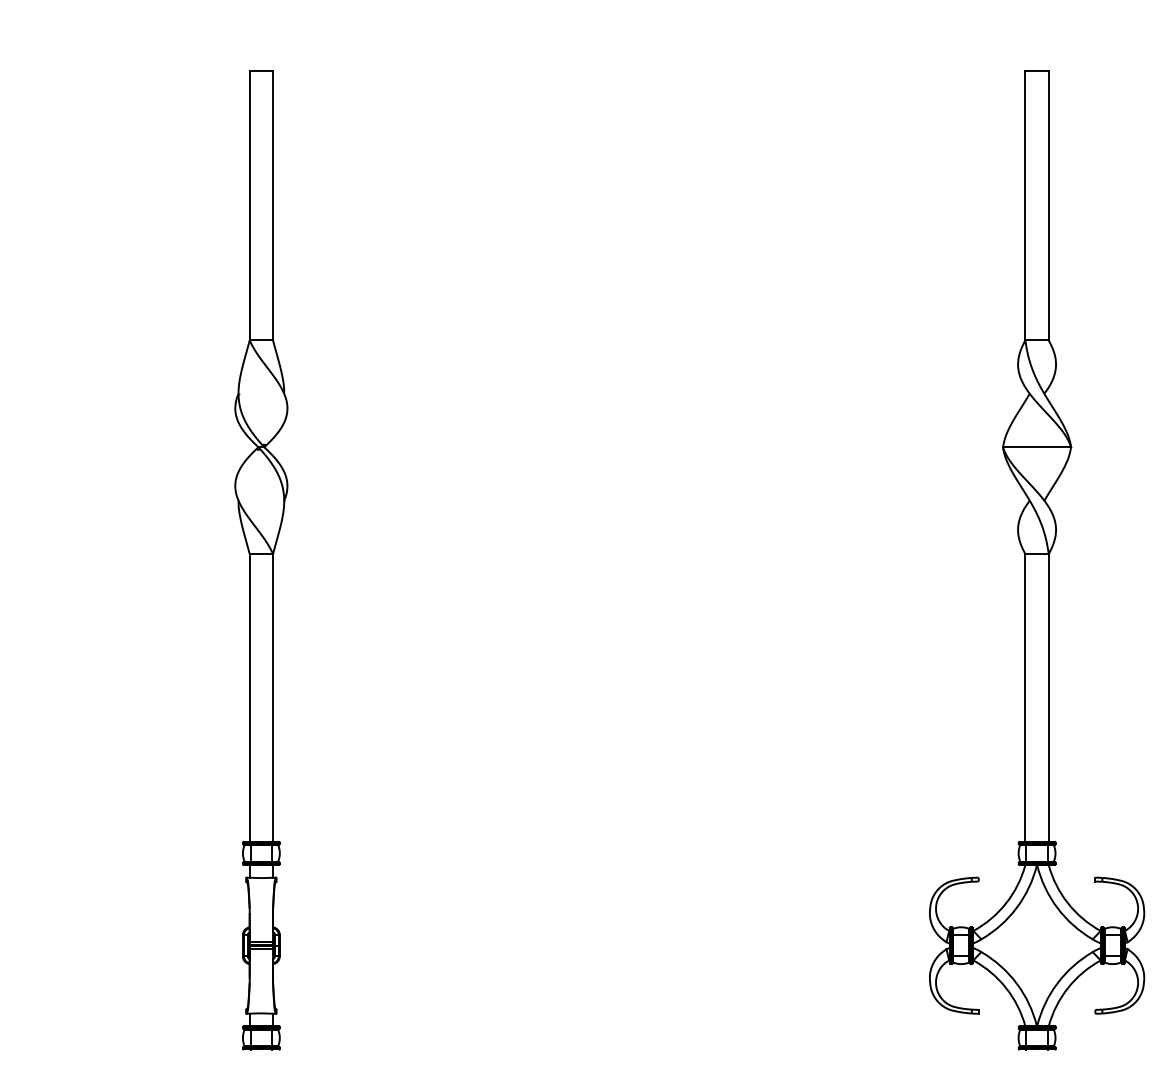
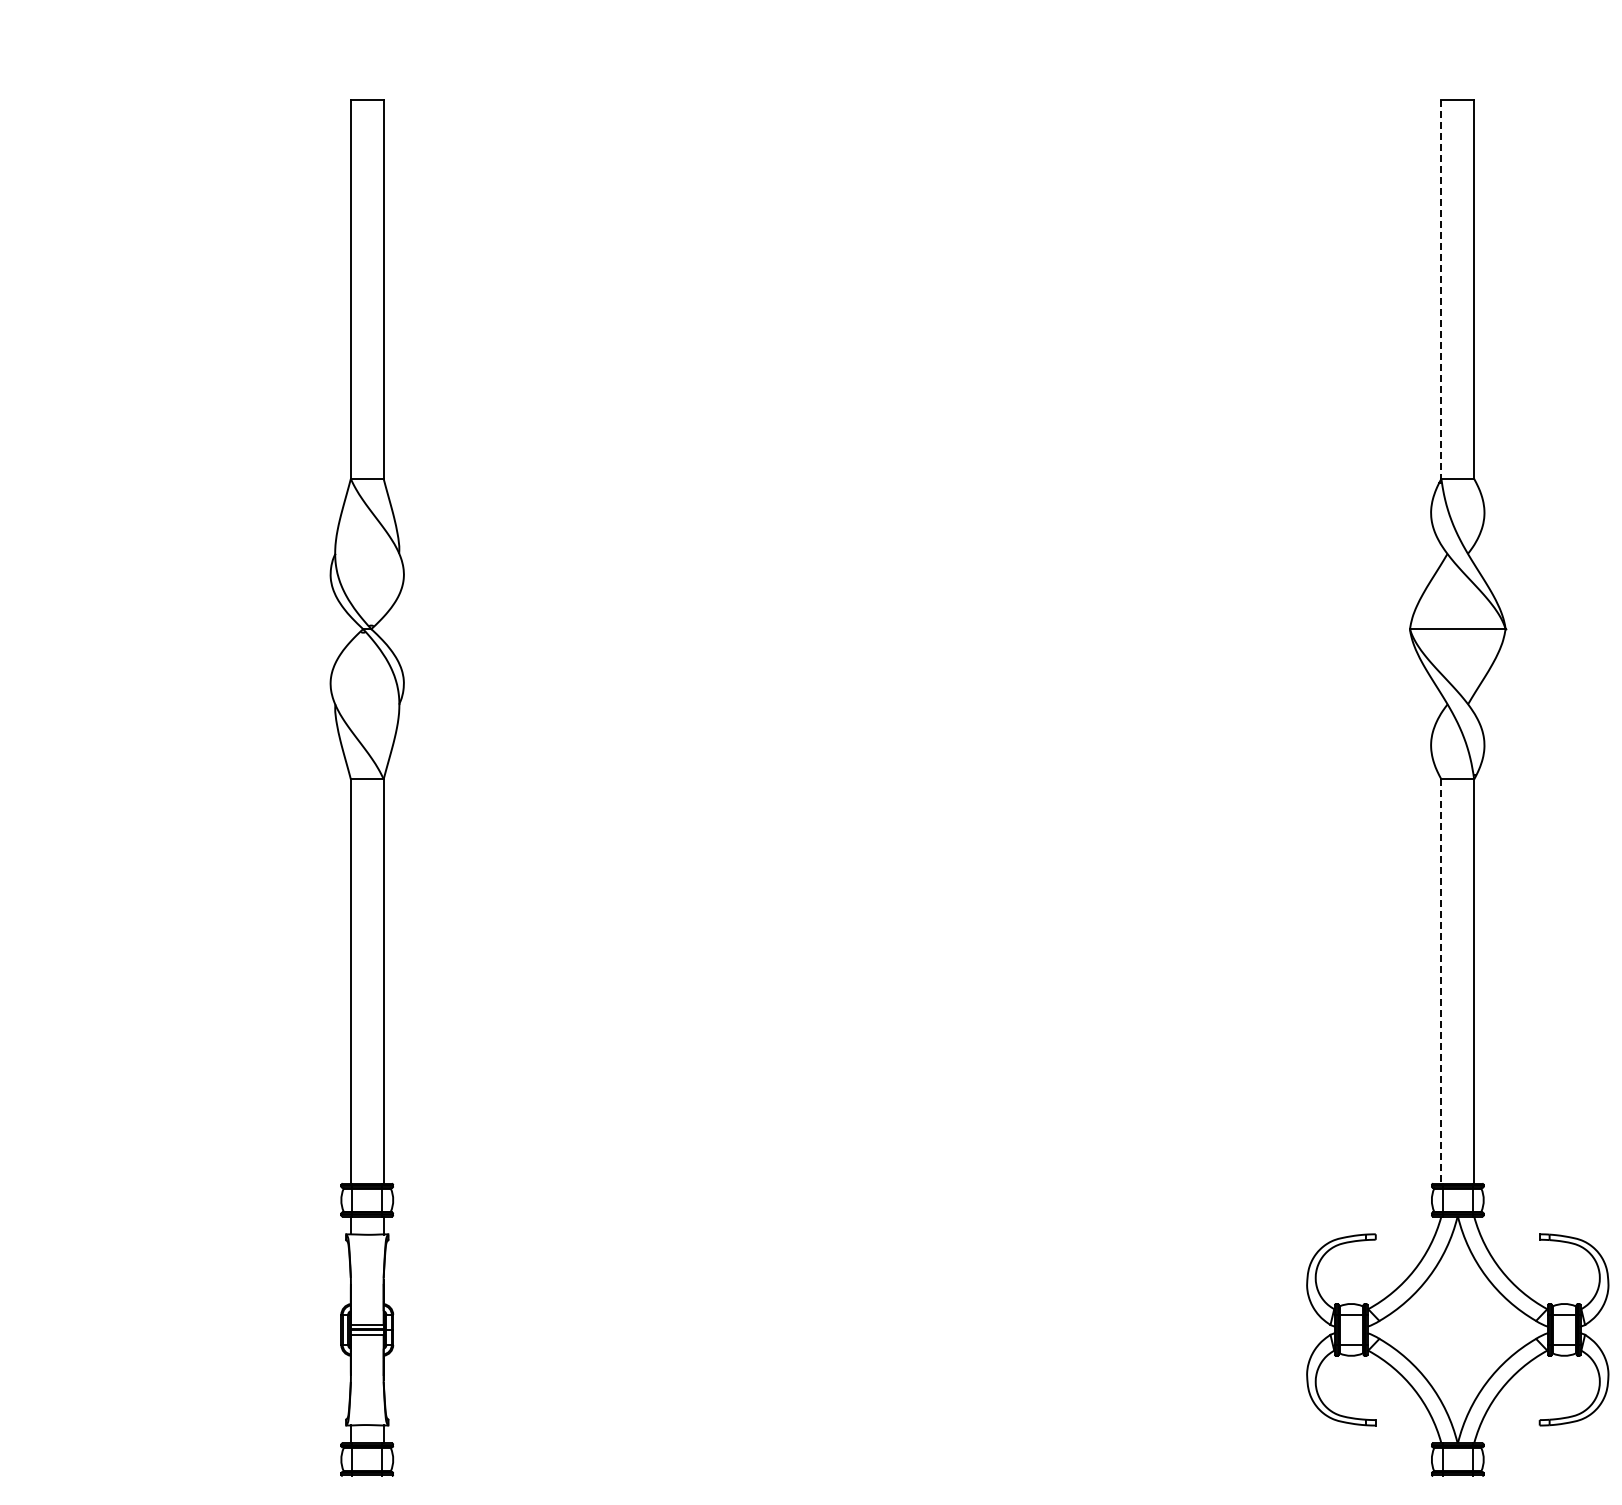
line: (1025, 206) -> (1441, 290), solid -> dashed
line: (1025, 698) -> (1441, 982), solid -> dashed

